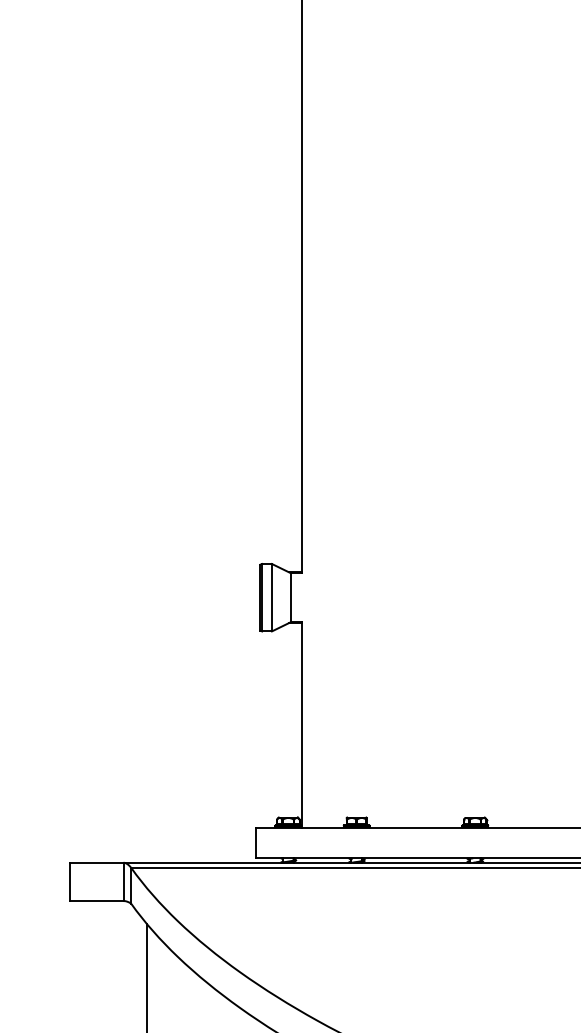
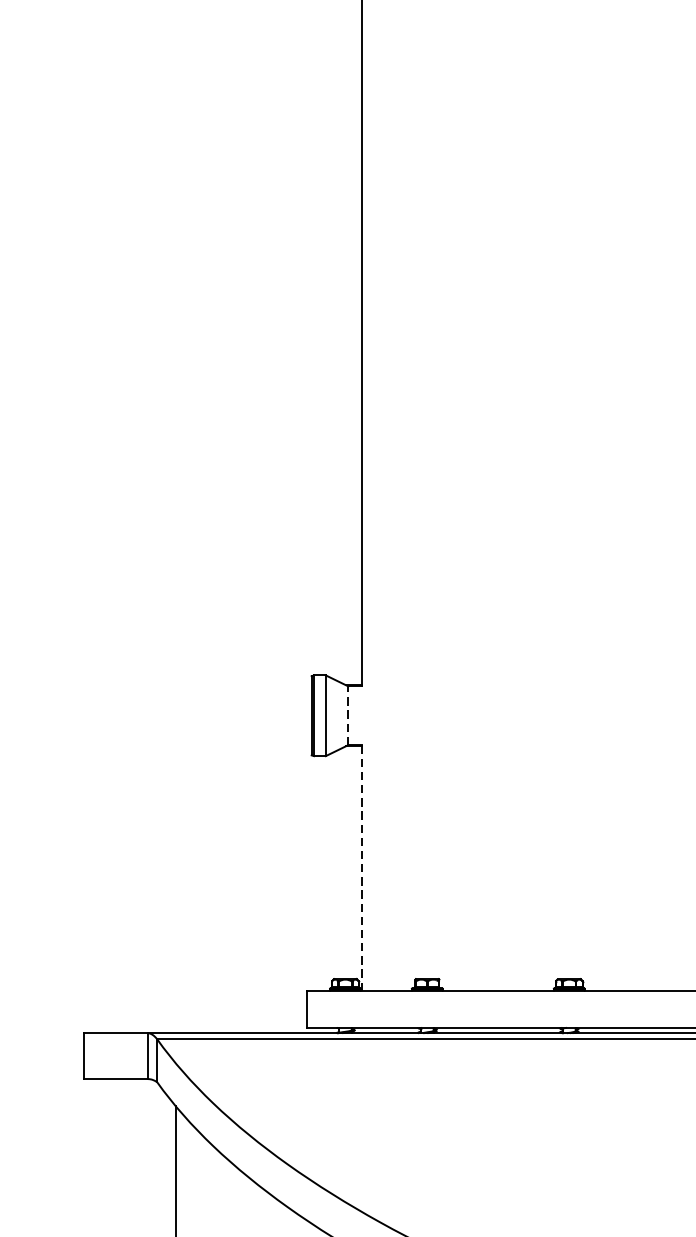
line: (290, 597) -> (348, 715), solid -> dashed
line: (302, 724) -> (362, 867), solid -> dashed

